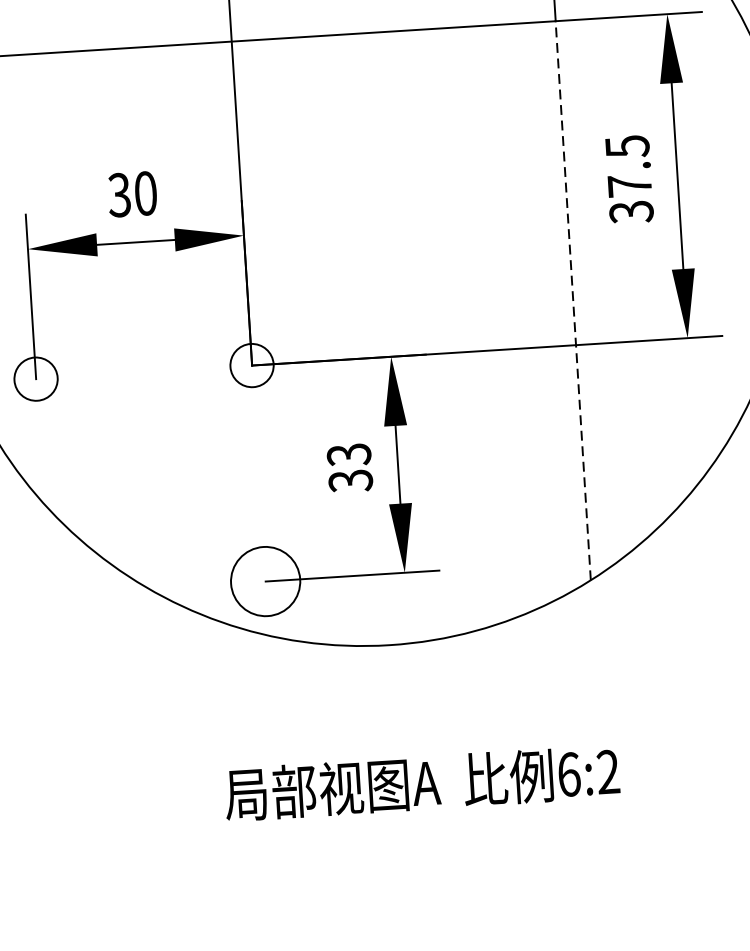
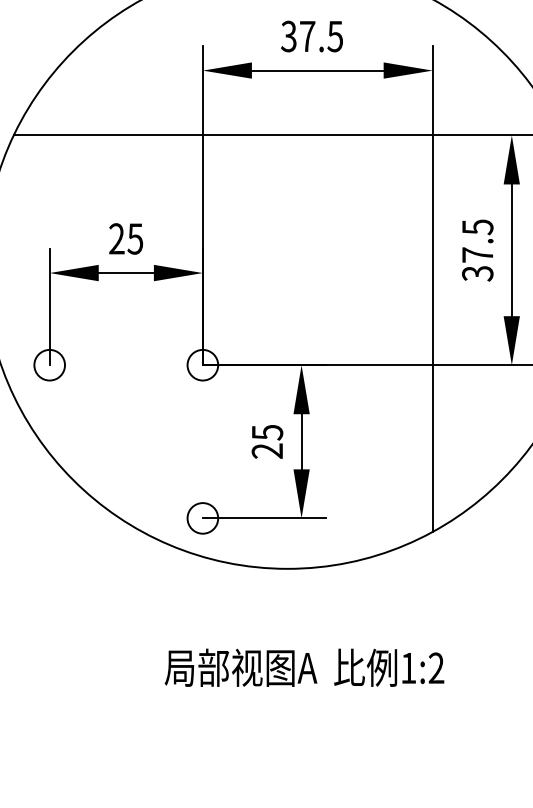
text: (133, 193) -> (126, 238), 30 -> 25
line: (573, 300) -> (432, 333), dashed -> solid
text: (350, 468) -> (267, 442), 33 -> 25
circle: (265, 581) -> (202, 518), size x0.62
text: (568, 774) -> (408, 668), 6 -> 1

